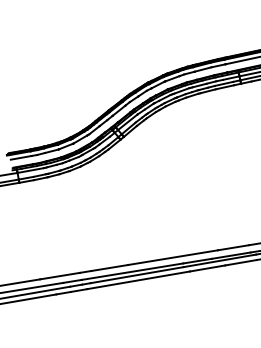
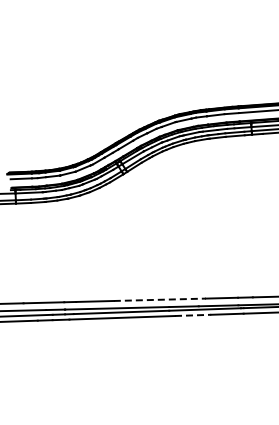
line: (173, 257) -> (160, 299), solid -> dashed
line: (208, 268) -> (193, 315), solid -> dashed

